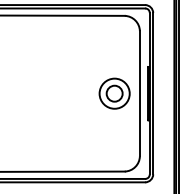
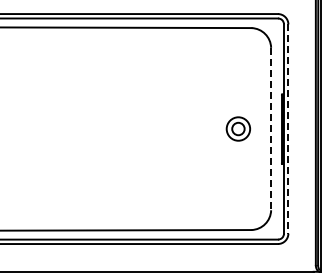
part: (114, 93) -> (238, 128), size x0.6
line: (140, 94) -> (271, 129), solid -> dashed
line: (153, 94) -> (288, 129), solid -> dashed

